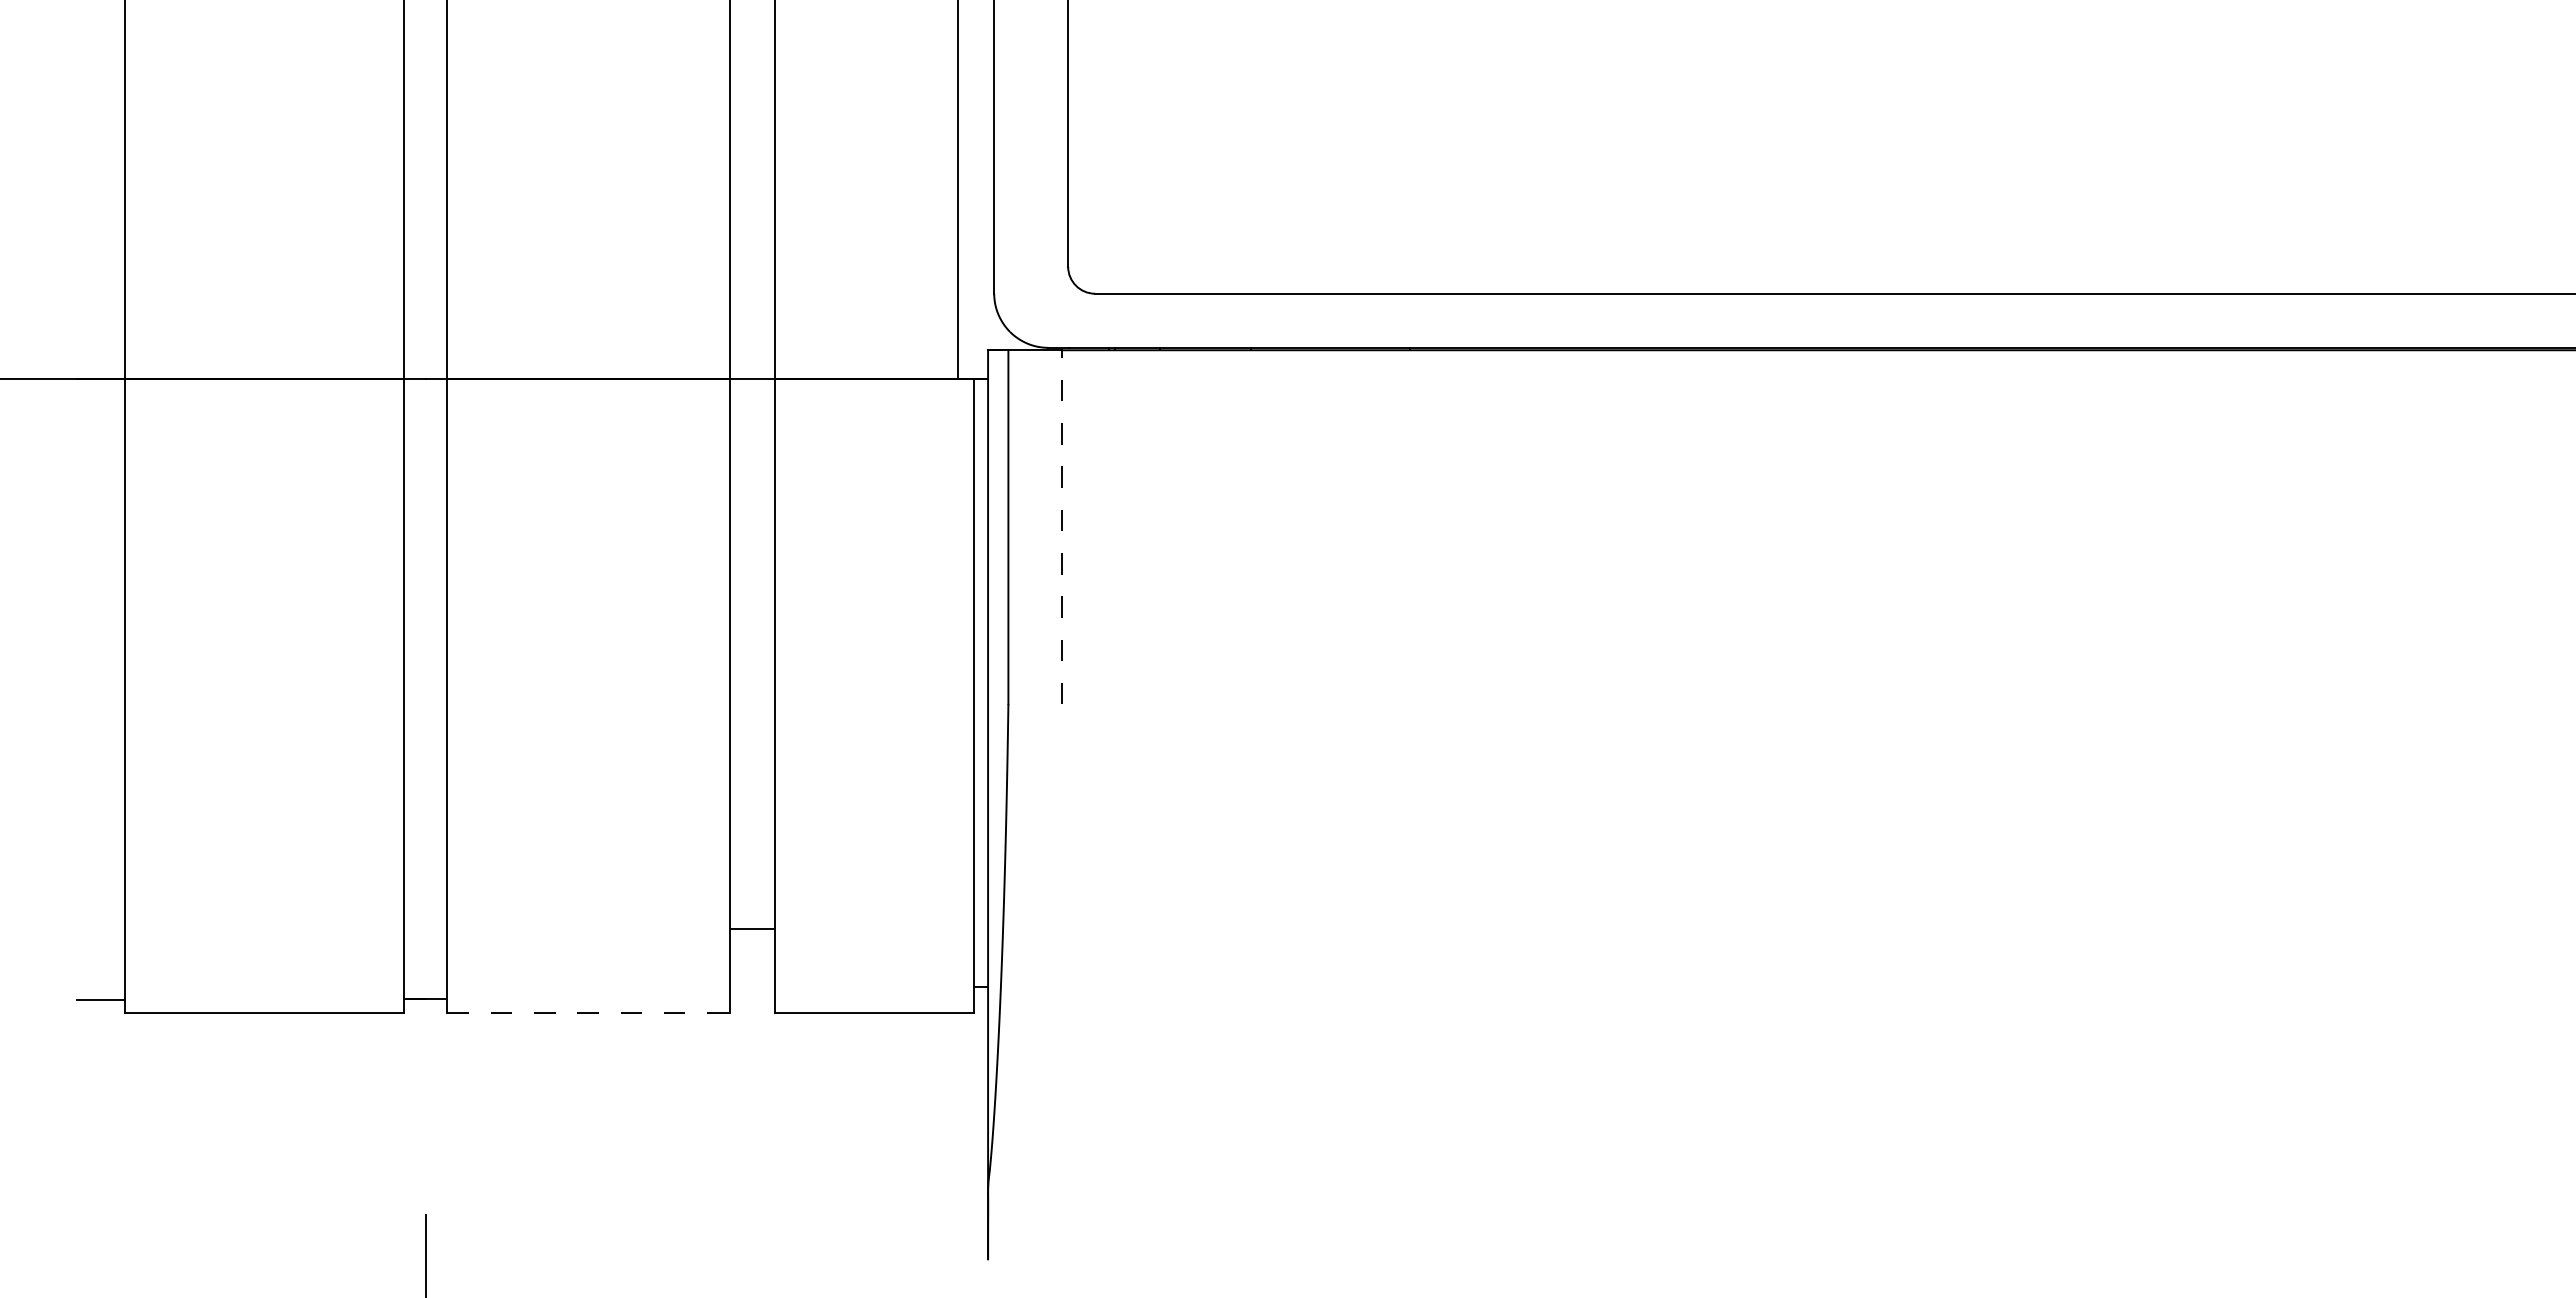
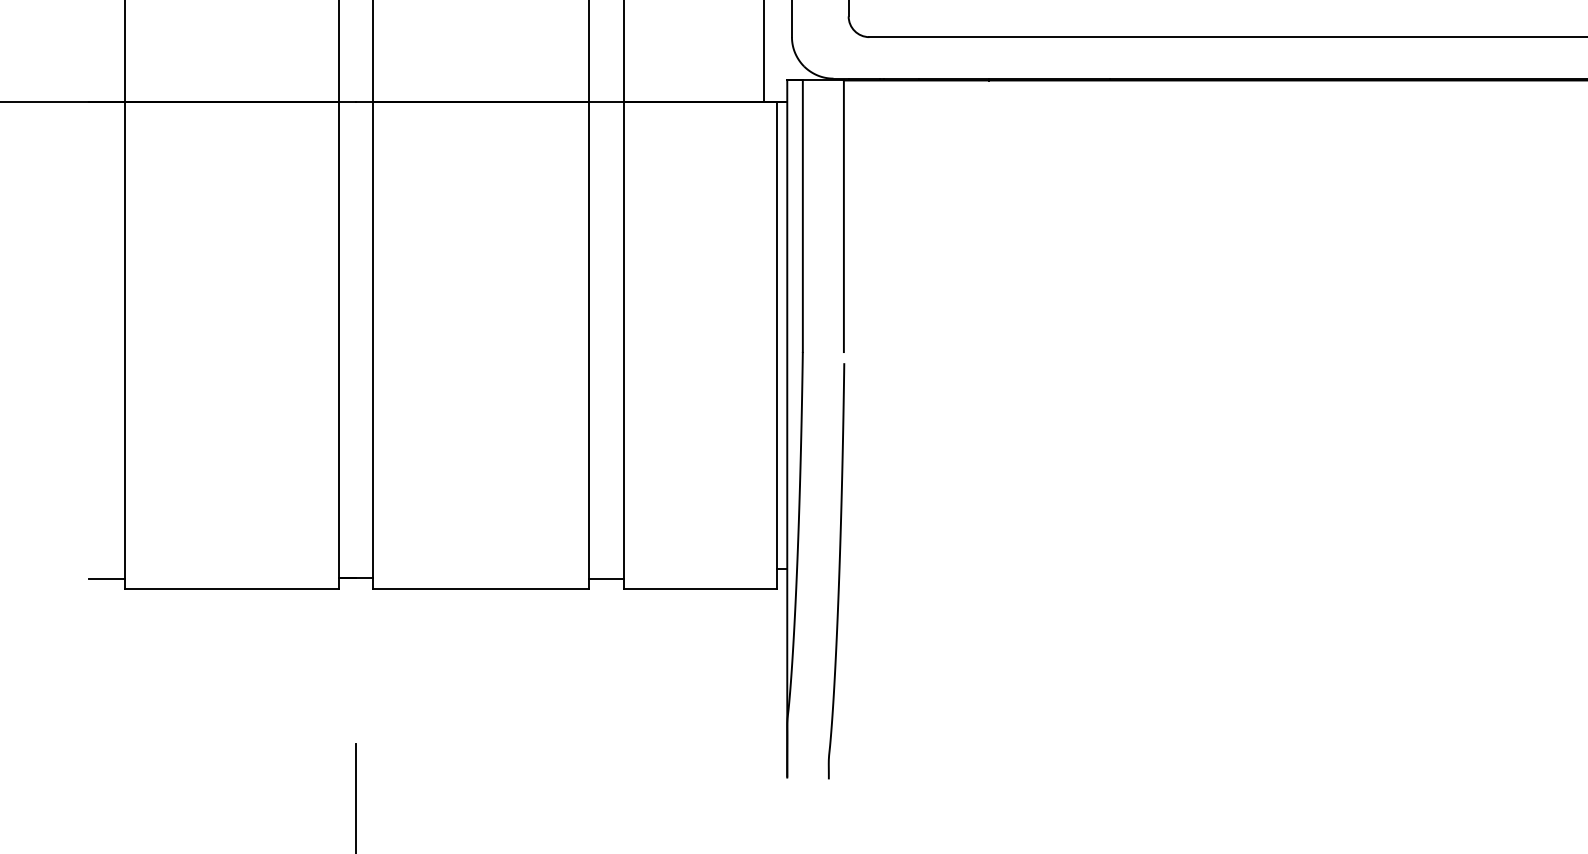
line: (1061, 526) -> (843, 215), dashed -> solid
line: (752, 929) -> (606, 579), moved
curve: (1055, 990) -> (838, 571), added
line: (589, 1013) -> (481, 589), dashed -> solid

